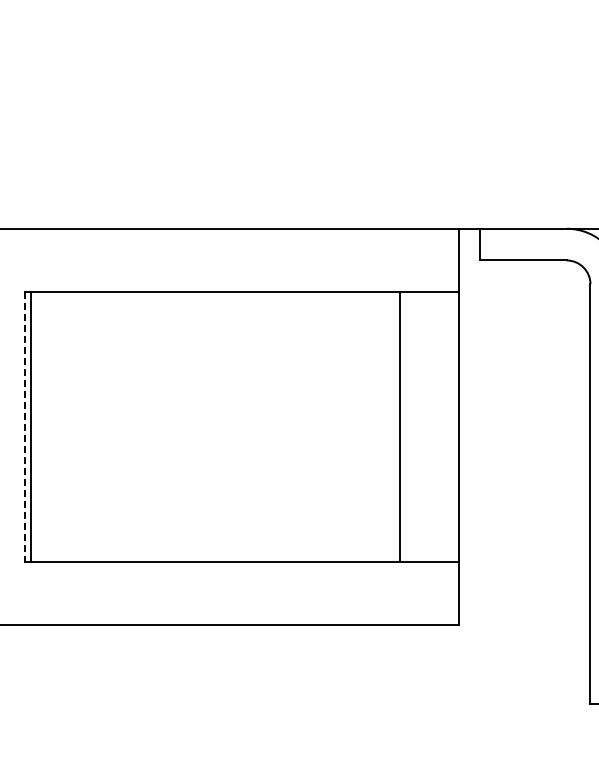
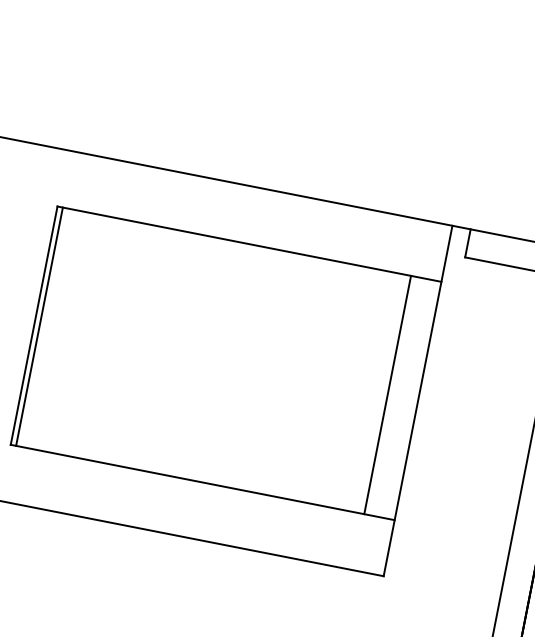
line: (24, 426) -> (34, 325), dashed -> solid
line: (399, 426) -> (387, 394), moved

